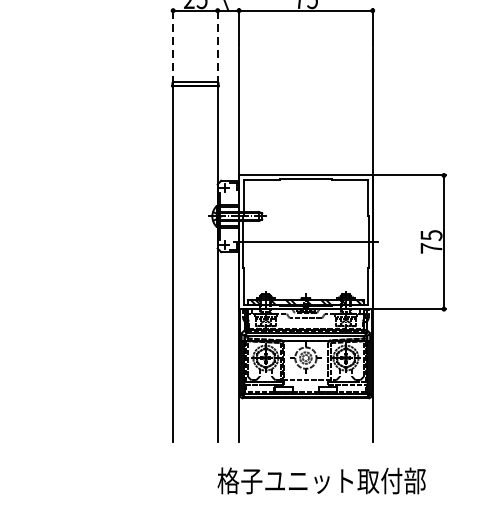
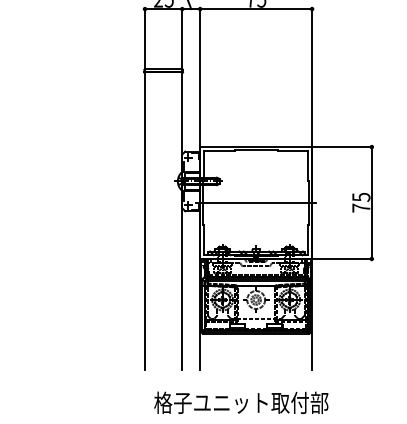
line: (173, 46) -> (145, 39), dashed -> solid
line: (217, 46) -> (182, 39), dashed -> solid
text: (321, 480) -> (241, 402), moved

